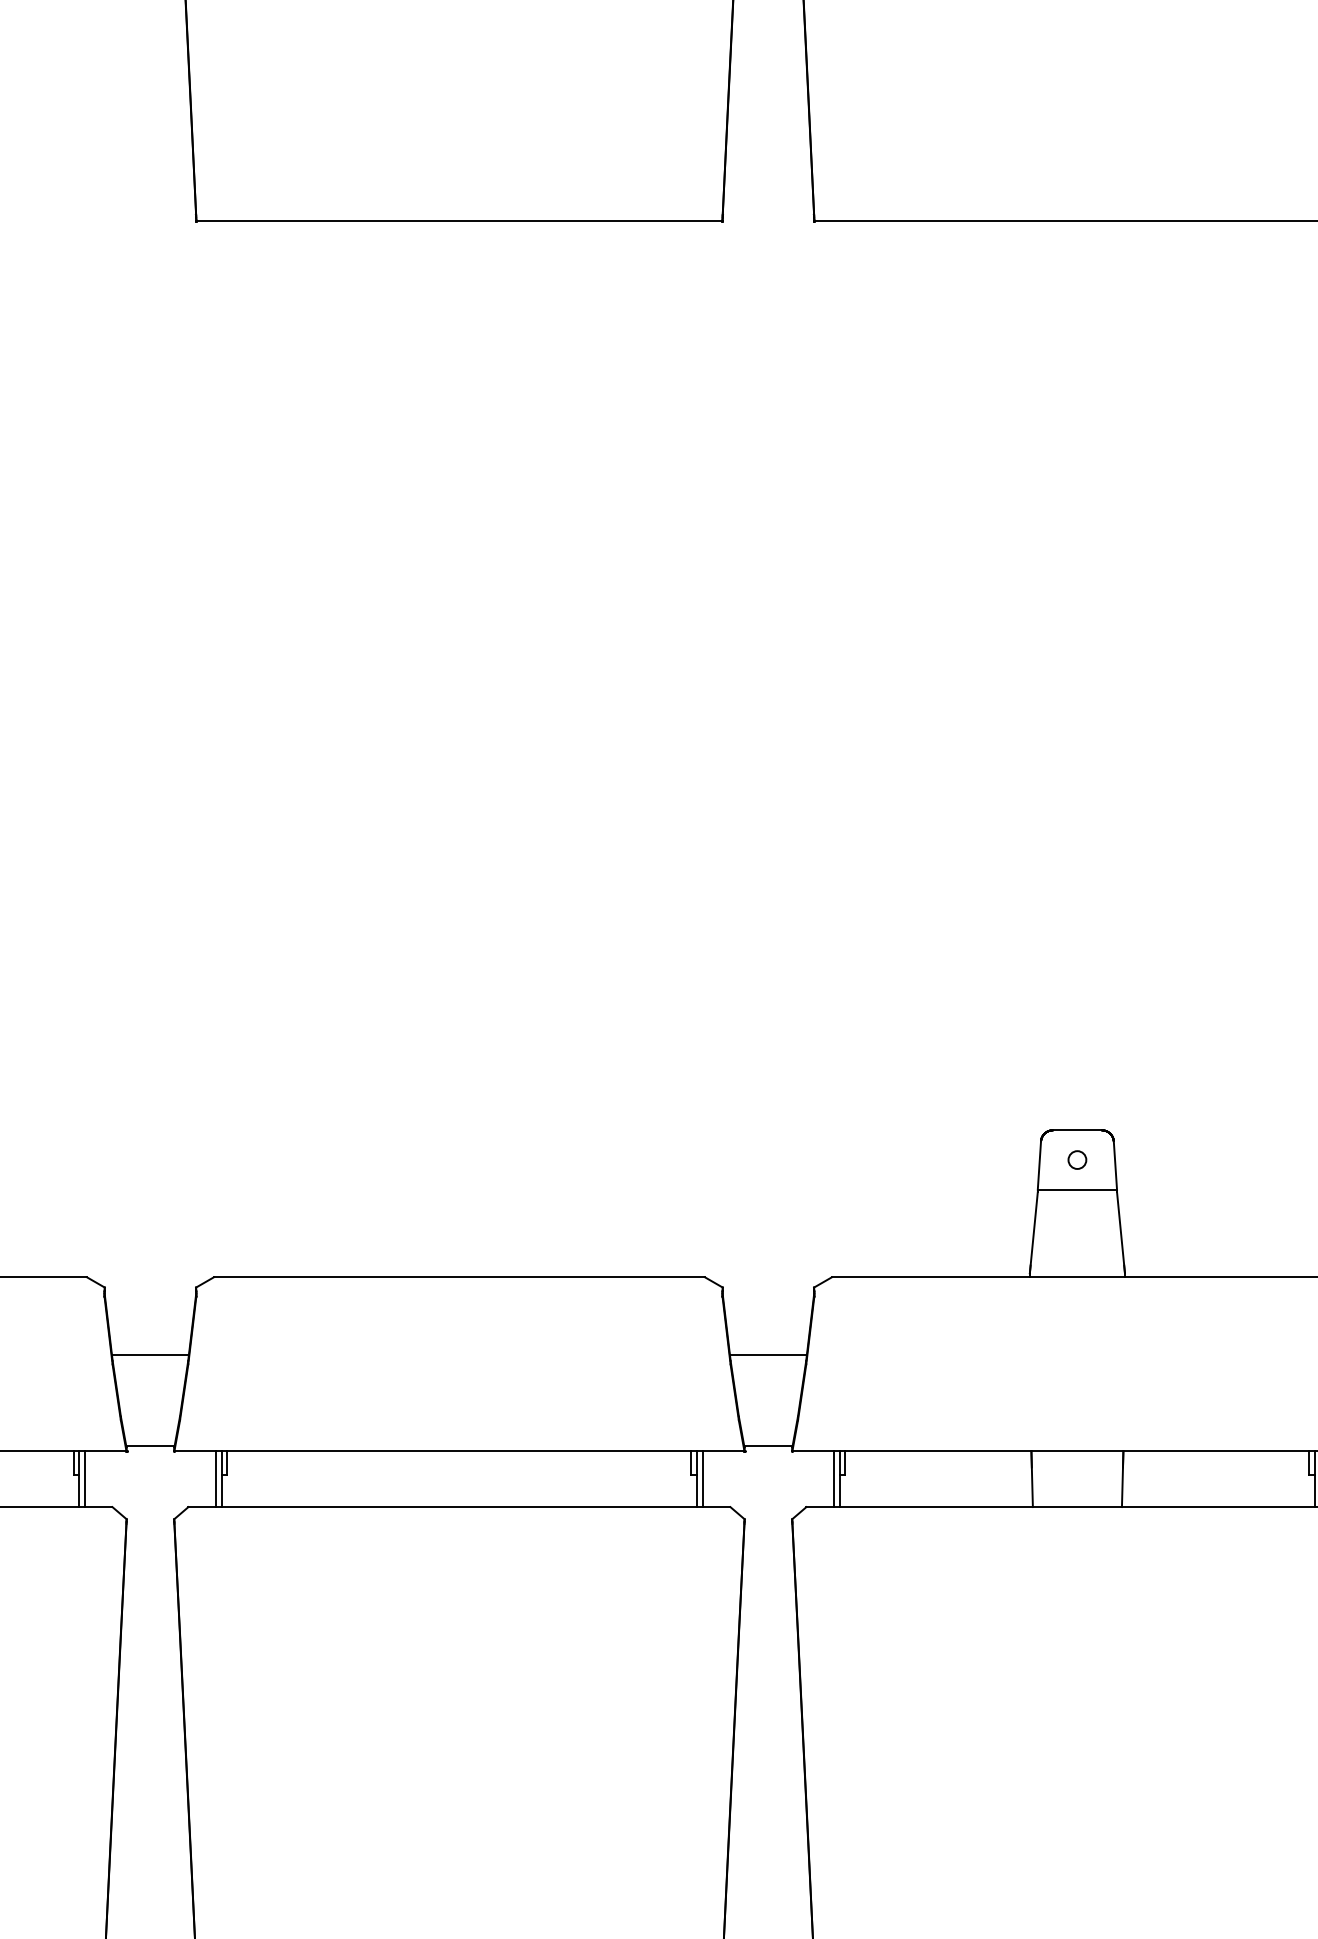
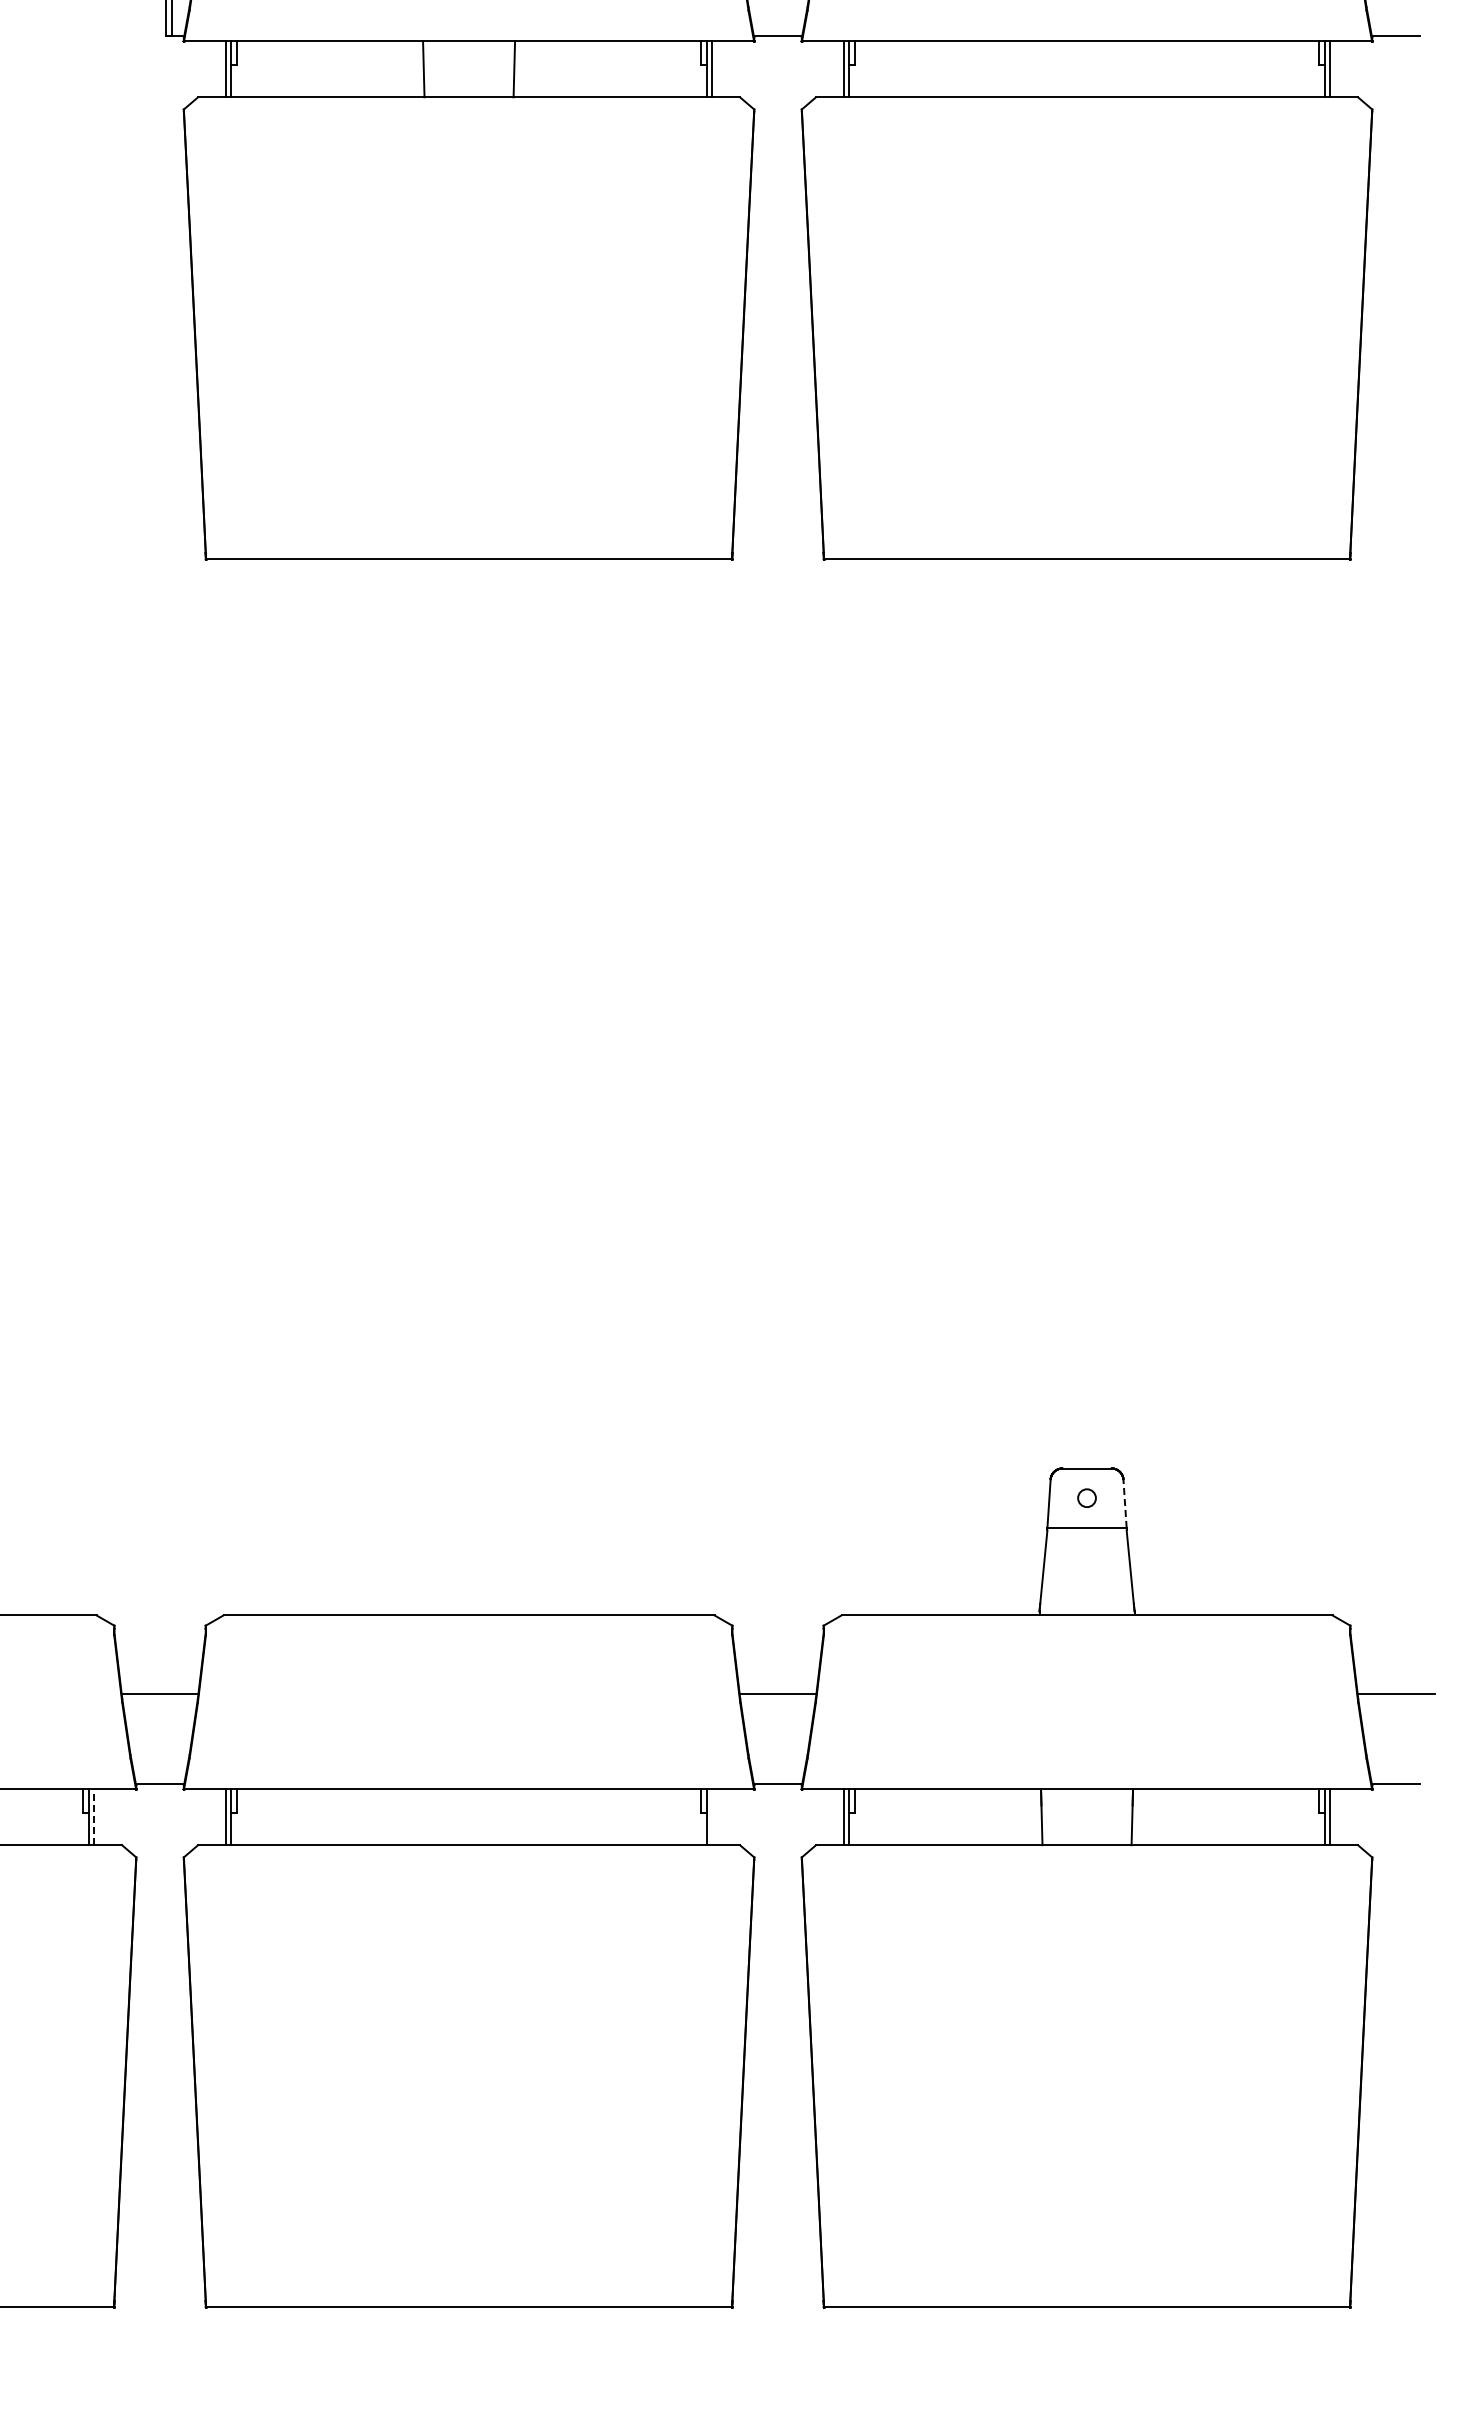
line: (1115, 1165) -> (1125, 1503), solid -> dashed
line: (84, 1479) -> (94, 1817), solid -> dashed
line: (702, 1479) -> (712, 1817), removed

